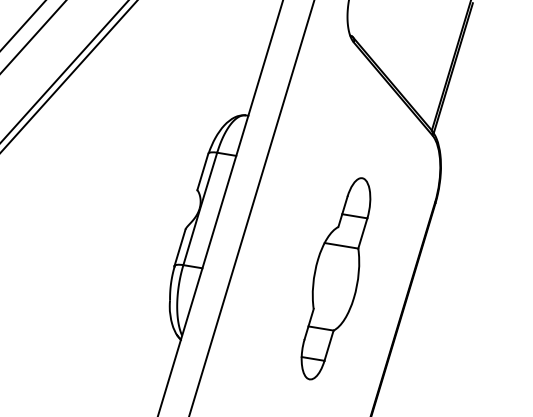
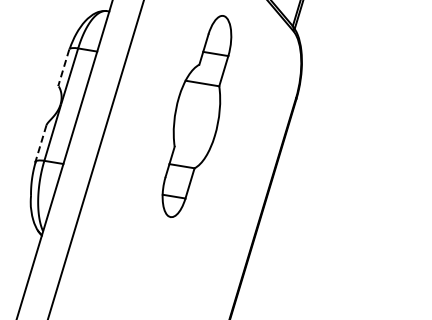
line: (202, 172) -> (63, 68), solid -> dashed
line: (179, 248) -> (40, 144), solid -> dashed
part: (335, 278) -> (196, 116), moved

